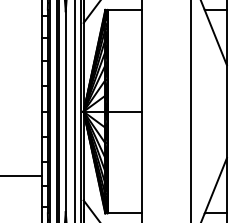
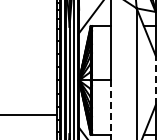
line: (226, 111) -> (155, 80), solid -> dashed
line: (142, 164) -> (110, 108), solid -> dashed

